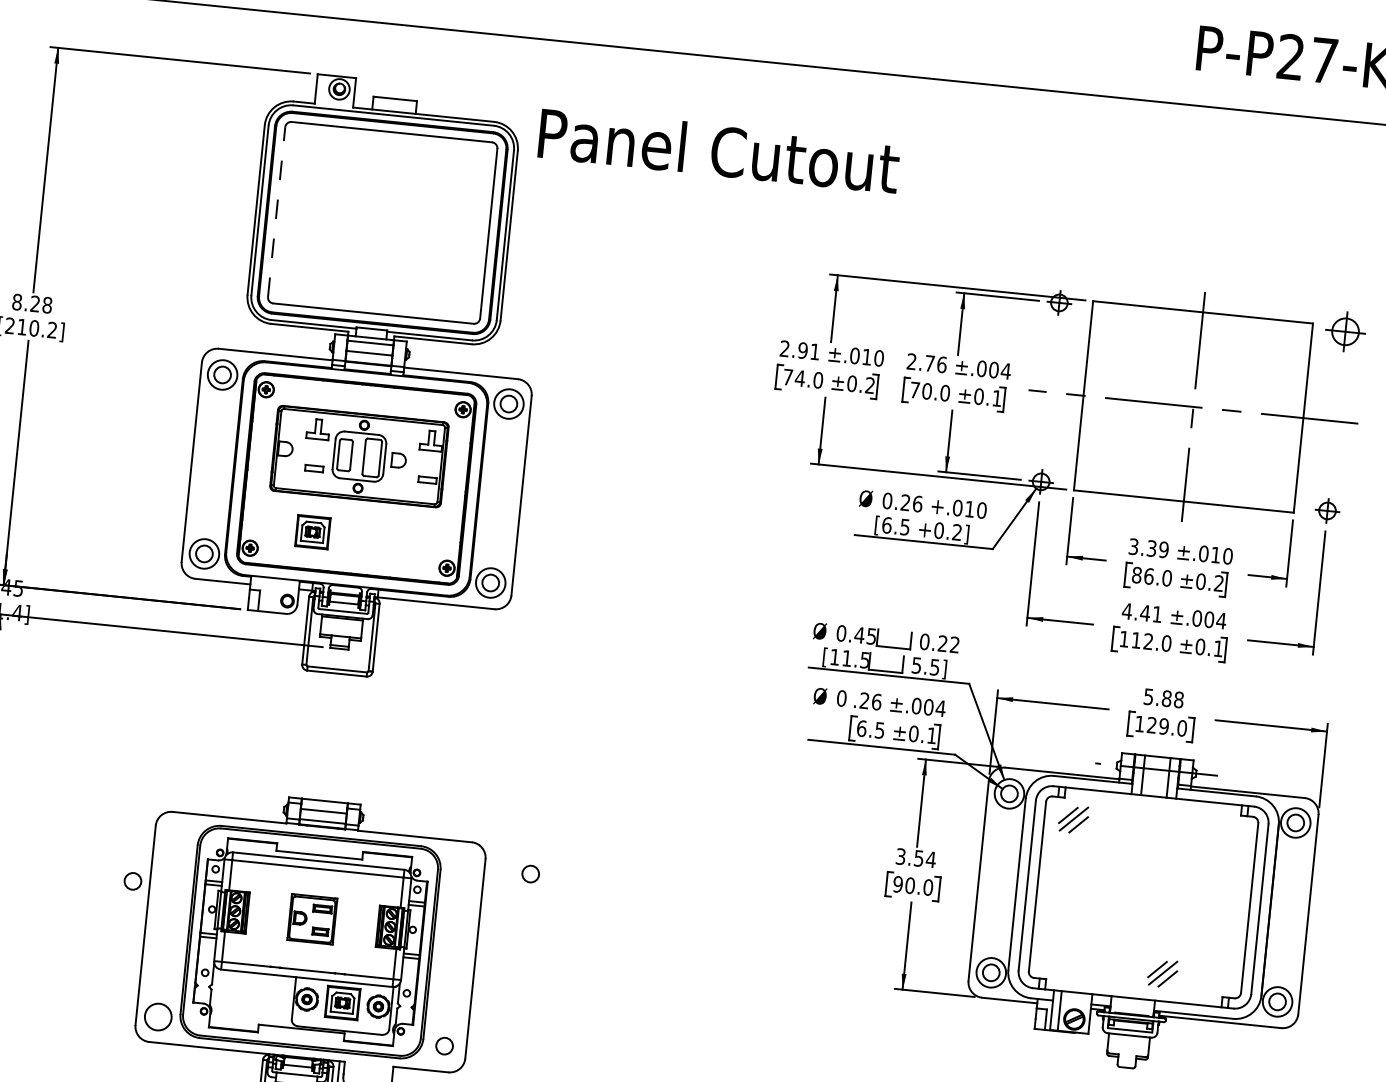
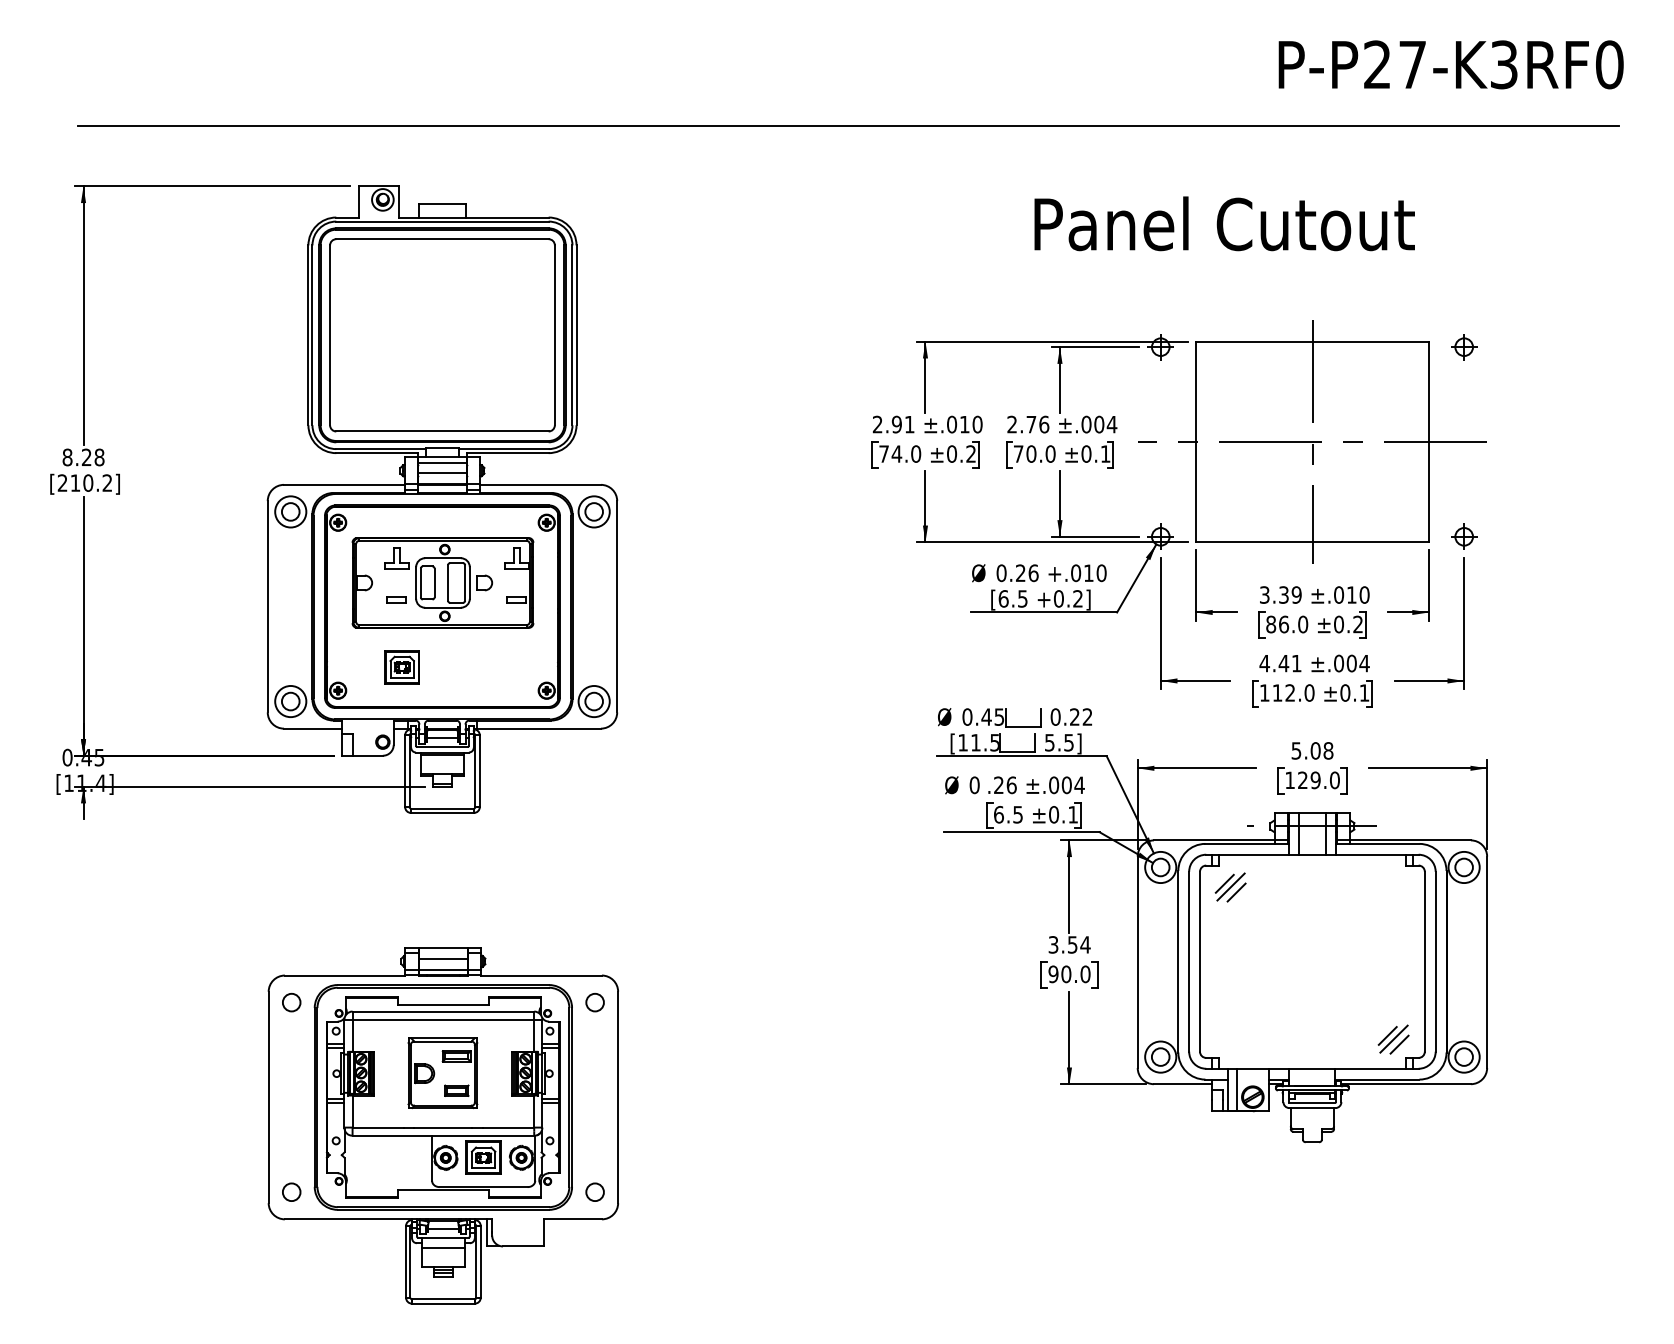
text: (719, 150) -> (1224, 223), moved
line: (277, 212) -> (330, 335), dashed -> solid
part: (1345, 332) -> (1464, 347), size x0.62
text: (1166, 698) -> (1315, 750), 5.88 -> 5.08
circle: (530, 873) -> (594, 1002), moved
circle: (132, 881) -> (291, 1002), moved
part: (311, 919) -> (442, 1073), size x1.43
part: (1162, 973) -> (1393, 1039), moved
circle: (158, 1017) -> (291, 1192), size x0.62

